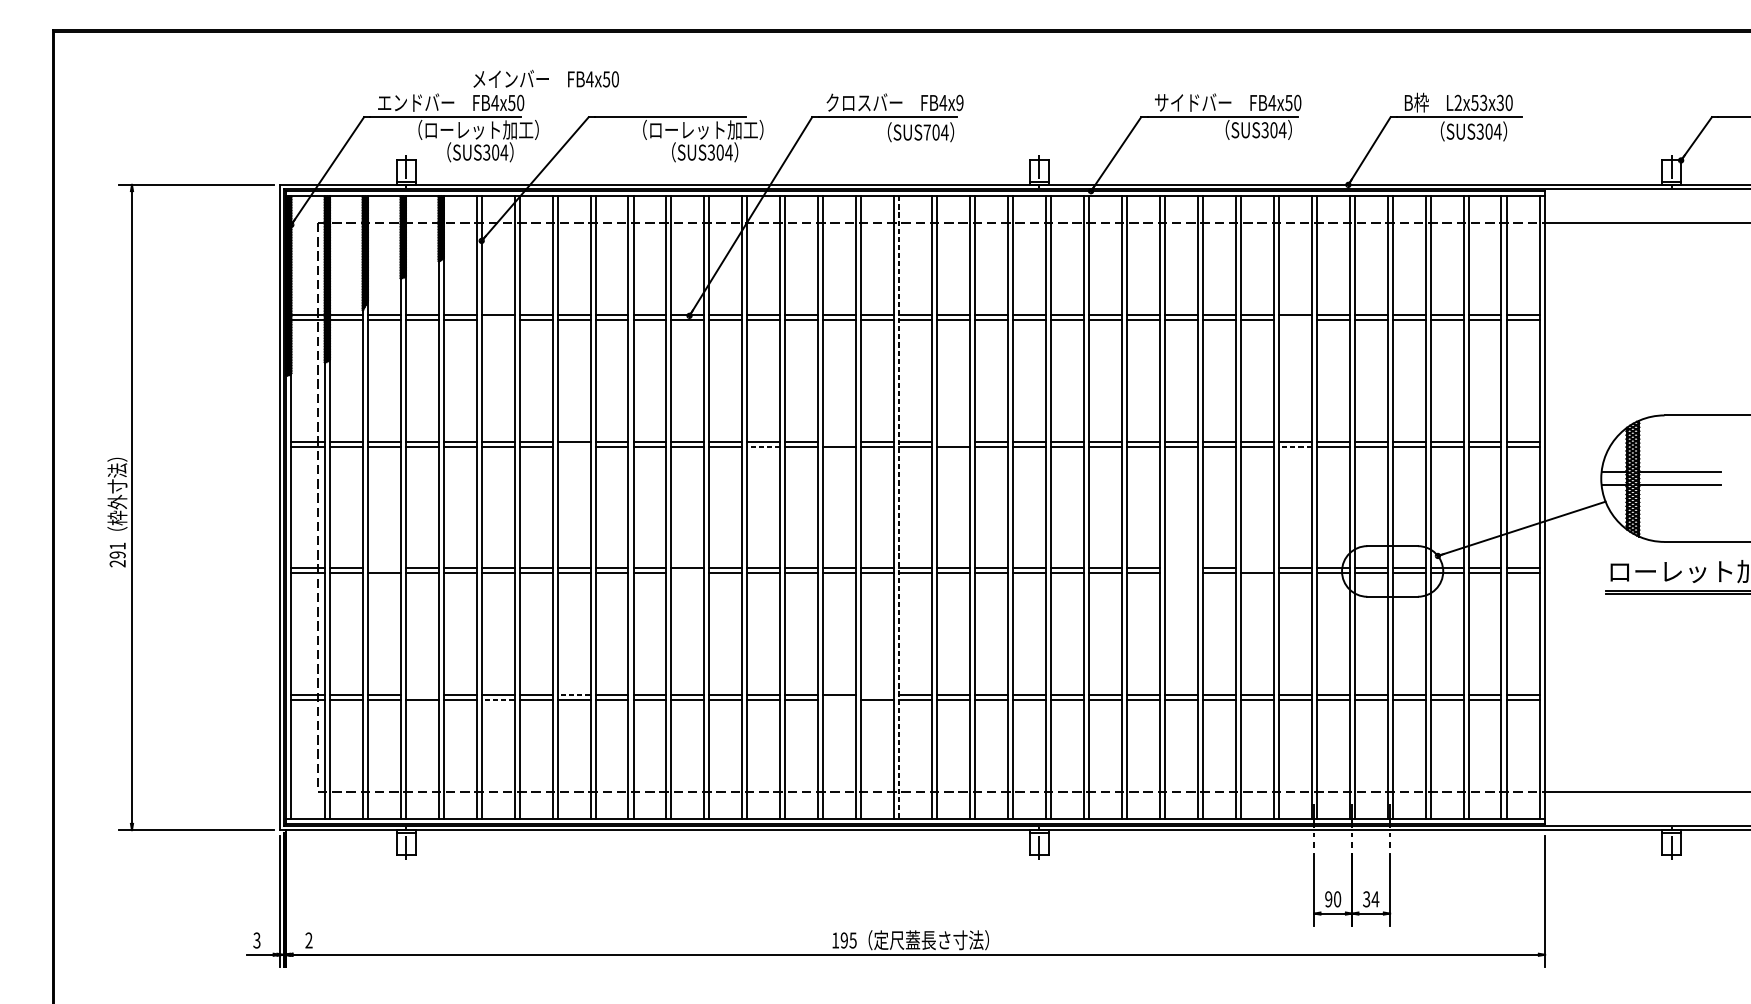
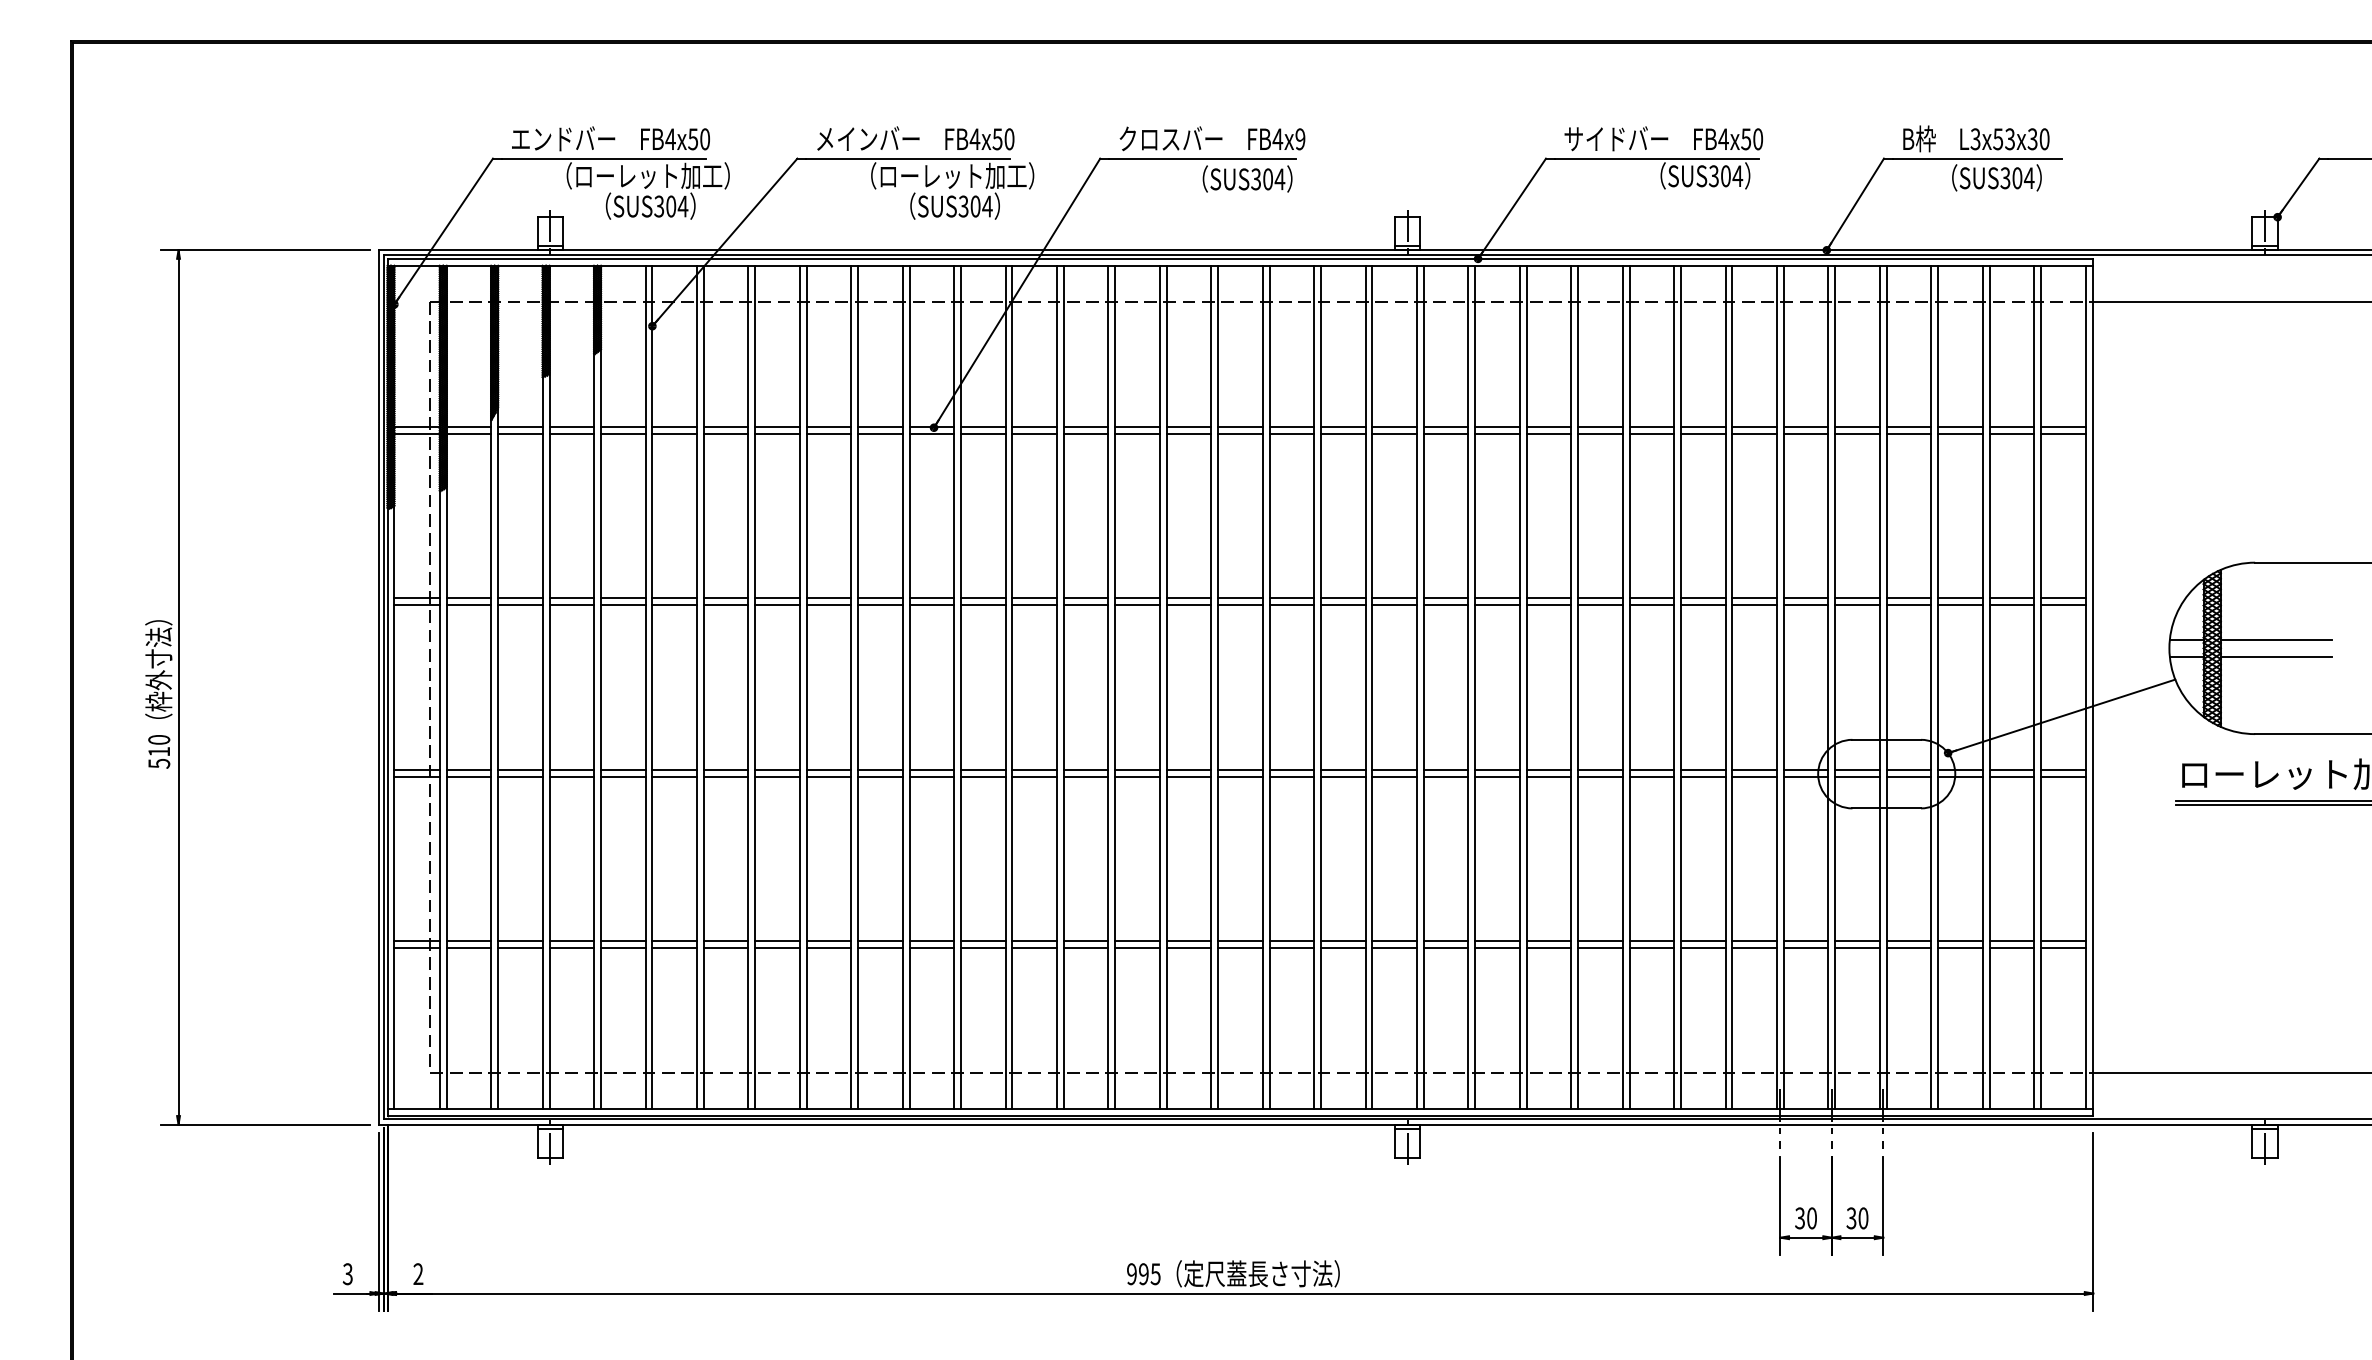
text: (545, 78) -> (915, 138), moved
text: (1458, 103) -> (1975, 139), L2x53x30 -> L3x53x30
text: (927, 132) -> (1256, 179), SUS704 -> SUS304
line: (498, 320) -> (674, 433), added
line: (1295, 320) -> (1754, 433), added
line: (839, 441) -> (1137, 598), added
line: (953, 441) -> (1291, 598), added
line: (574, 447) -> (777, 605), added
line: (763, 447) -> (1034, 605), dashed -> solid
line: (1295, 447) -> (1754, 605), dashed -> solid
line: (899, 507) -> (1218, 687), dashed -> solid
text: (117, 554) -> (159, 751), 291 -> 510
line: (384, 568) -> (520, 769), added
line: (1181, 568) -> (1600, 769), added
line: (1257, 568) -> (1703, 769), added
line: (687, 573) -> (931, 776), added
line: (1181, 573) -> (1600, 776), added
line: (421, 694) -> (571, 941), added
line: (574, 694) -> (777, 941), dashed -> solid
line: (877, 694) -> (1188, 941), added
line: (498, 700) -> (674, 948), dashed -> solid
line: (839, 700) -> (1137, 948), added
text: (1328, 899) -> (1799, 1218), 90 -> 30
text: (1375, 899) -> (1863, 1218), 34 -> 30
text: (835, 940) -> (1131, 1274), 195 -> 995

